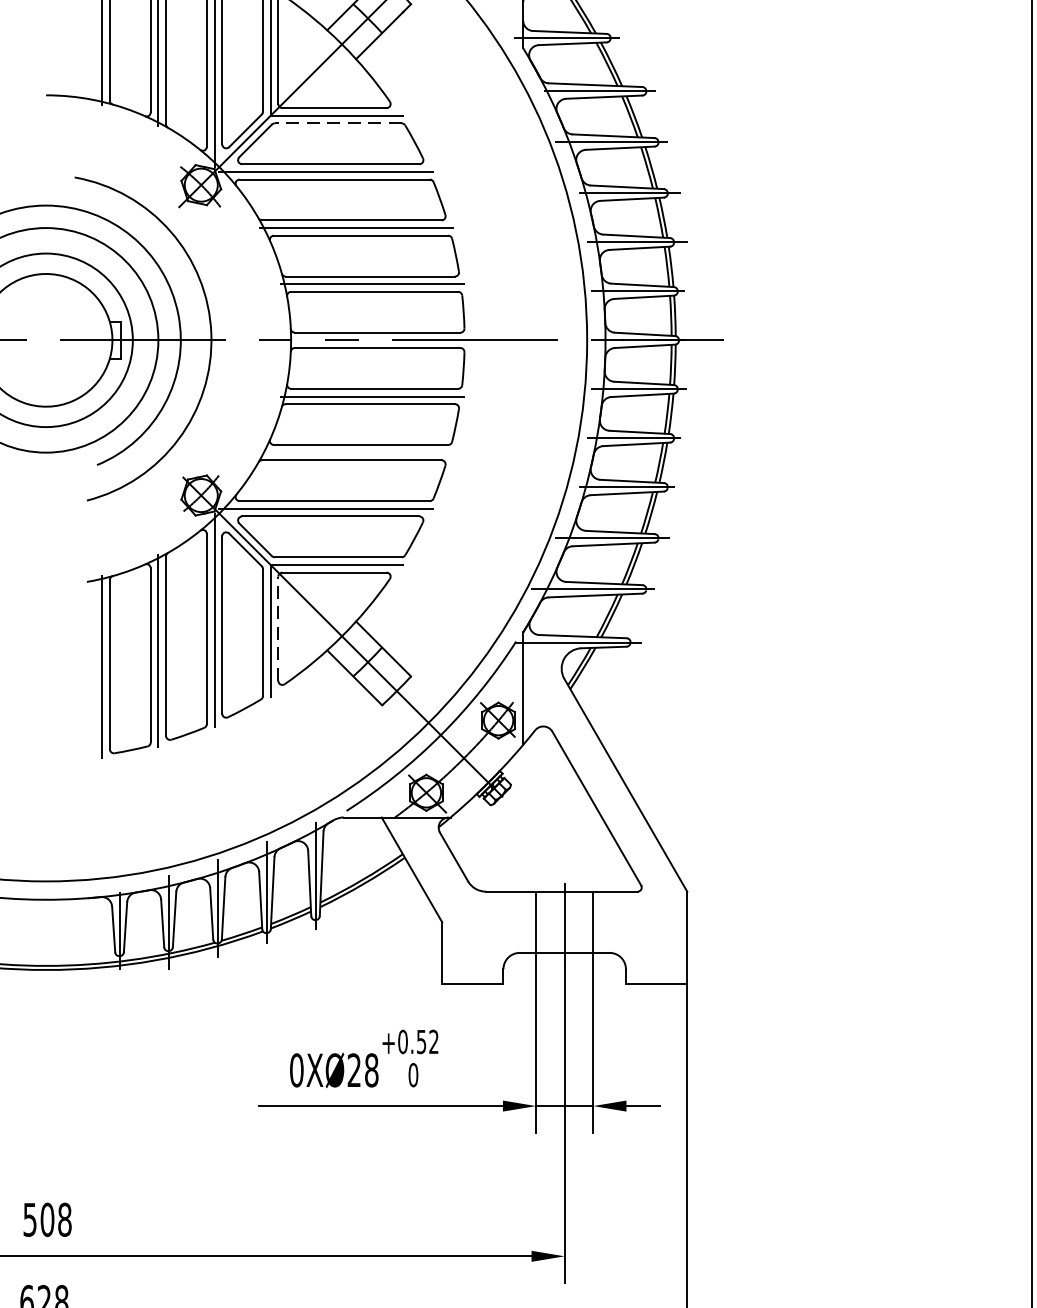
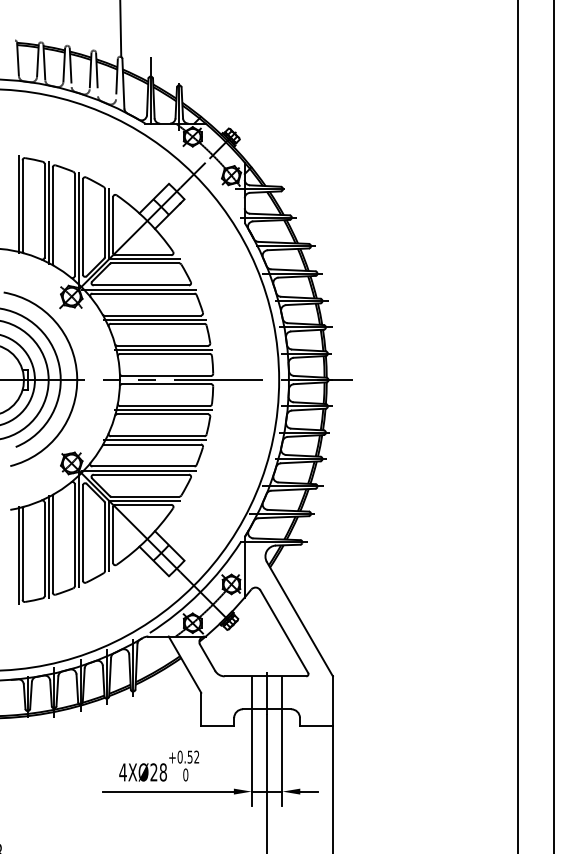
line: (336, 123) -> (144, 263), dashed -> solid
line: (355, 452) -> (154, 440), added
line: (278, 629) -> (113, 535), dashed -> solid
text: (295, 1070) -> (122, 772), 0XØ28 -> 4XØ28

